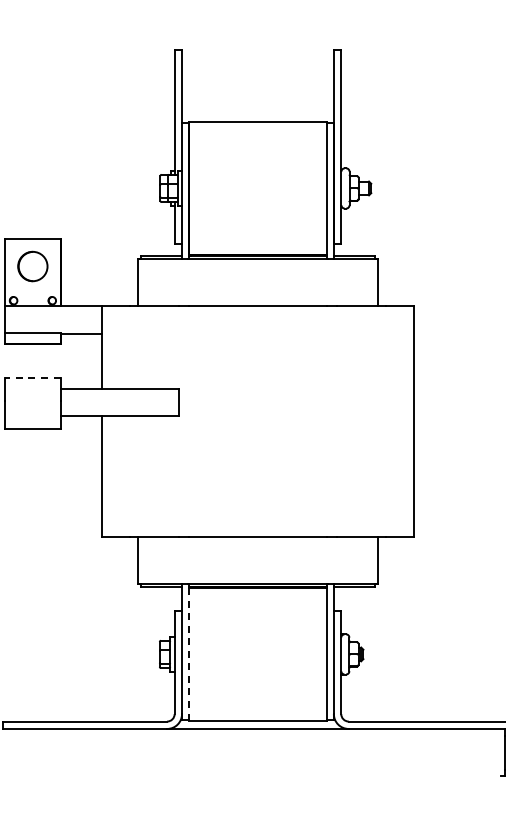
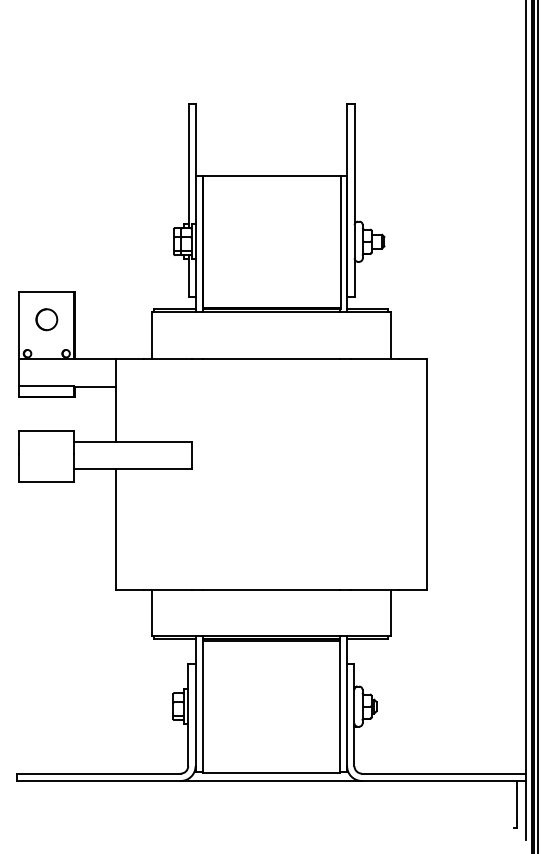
part: (32, 266) -> (46, 319), size x0.71
line: (32, 378) -> (46, 431), dashed -> solid
line: (188, 655) -> (202, 707), dashed -> solid

